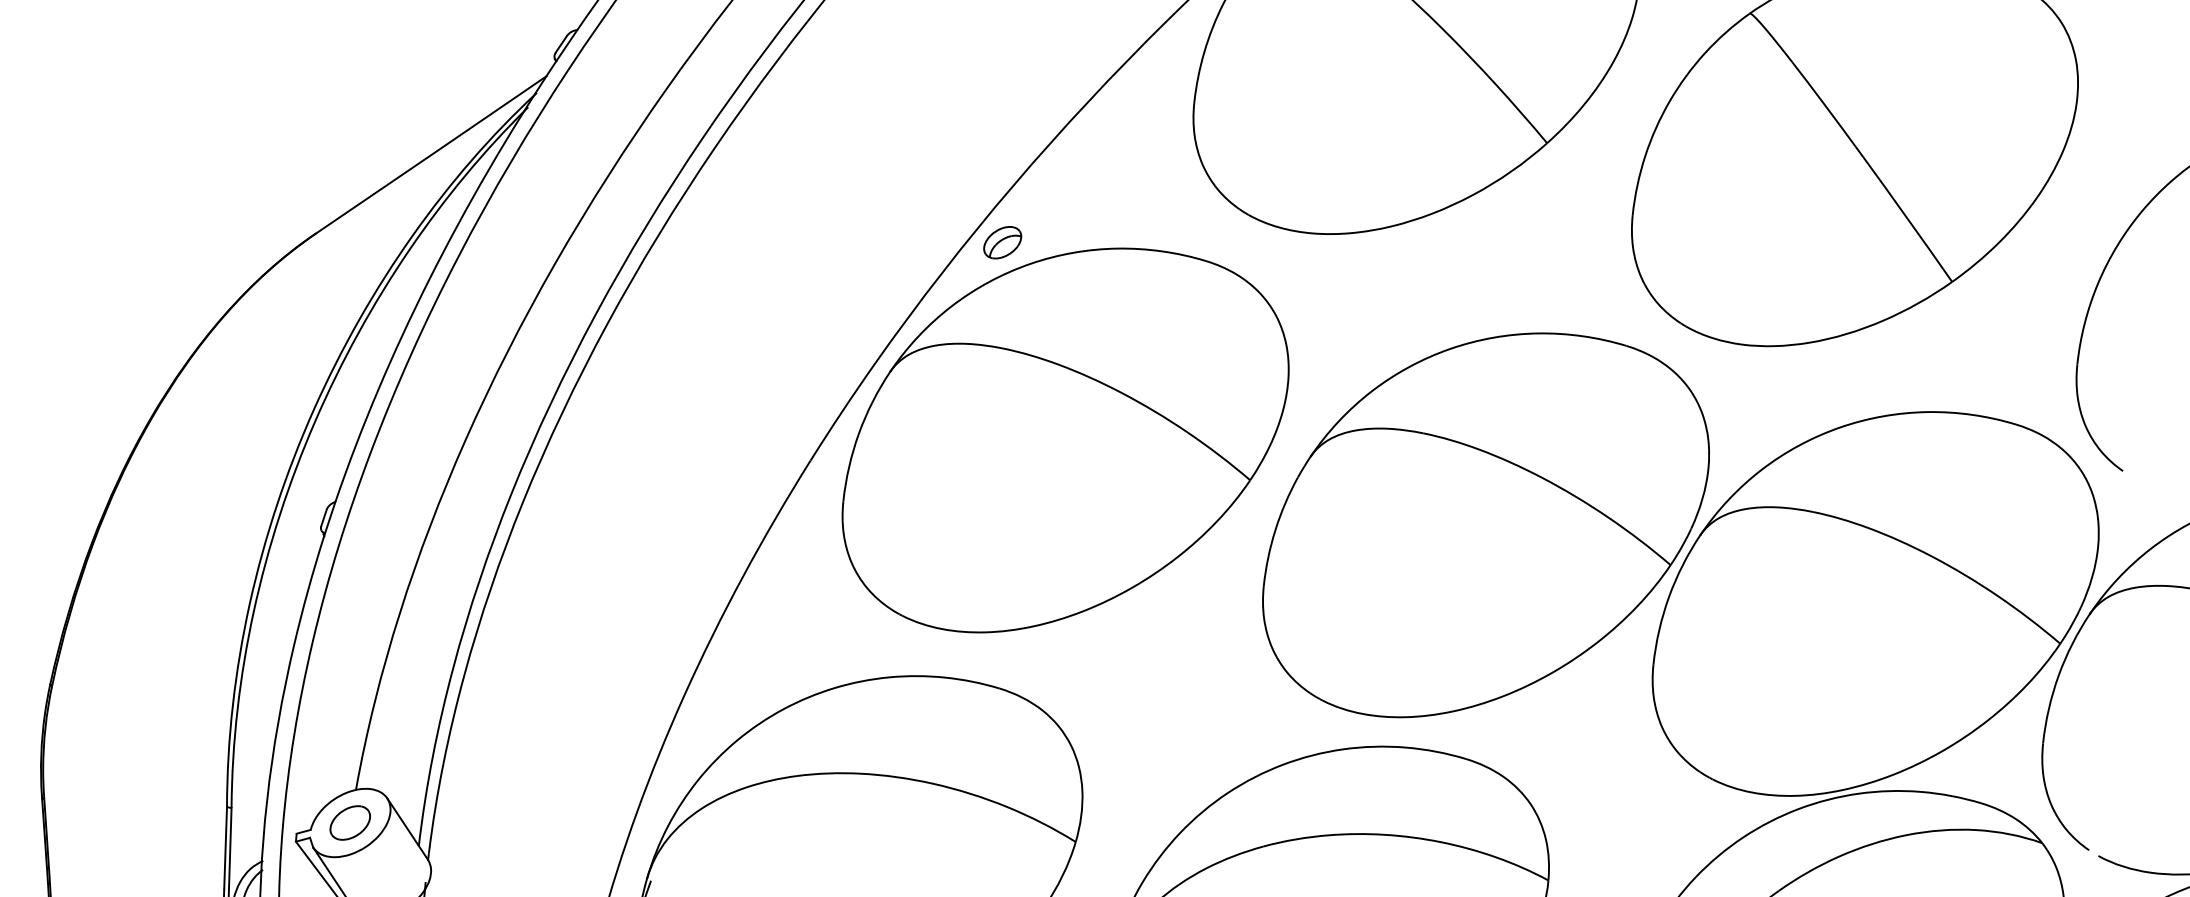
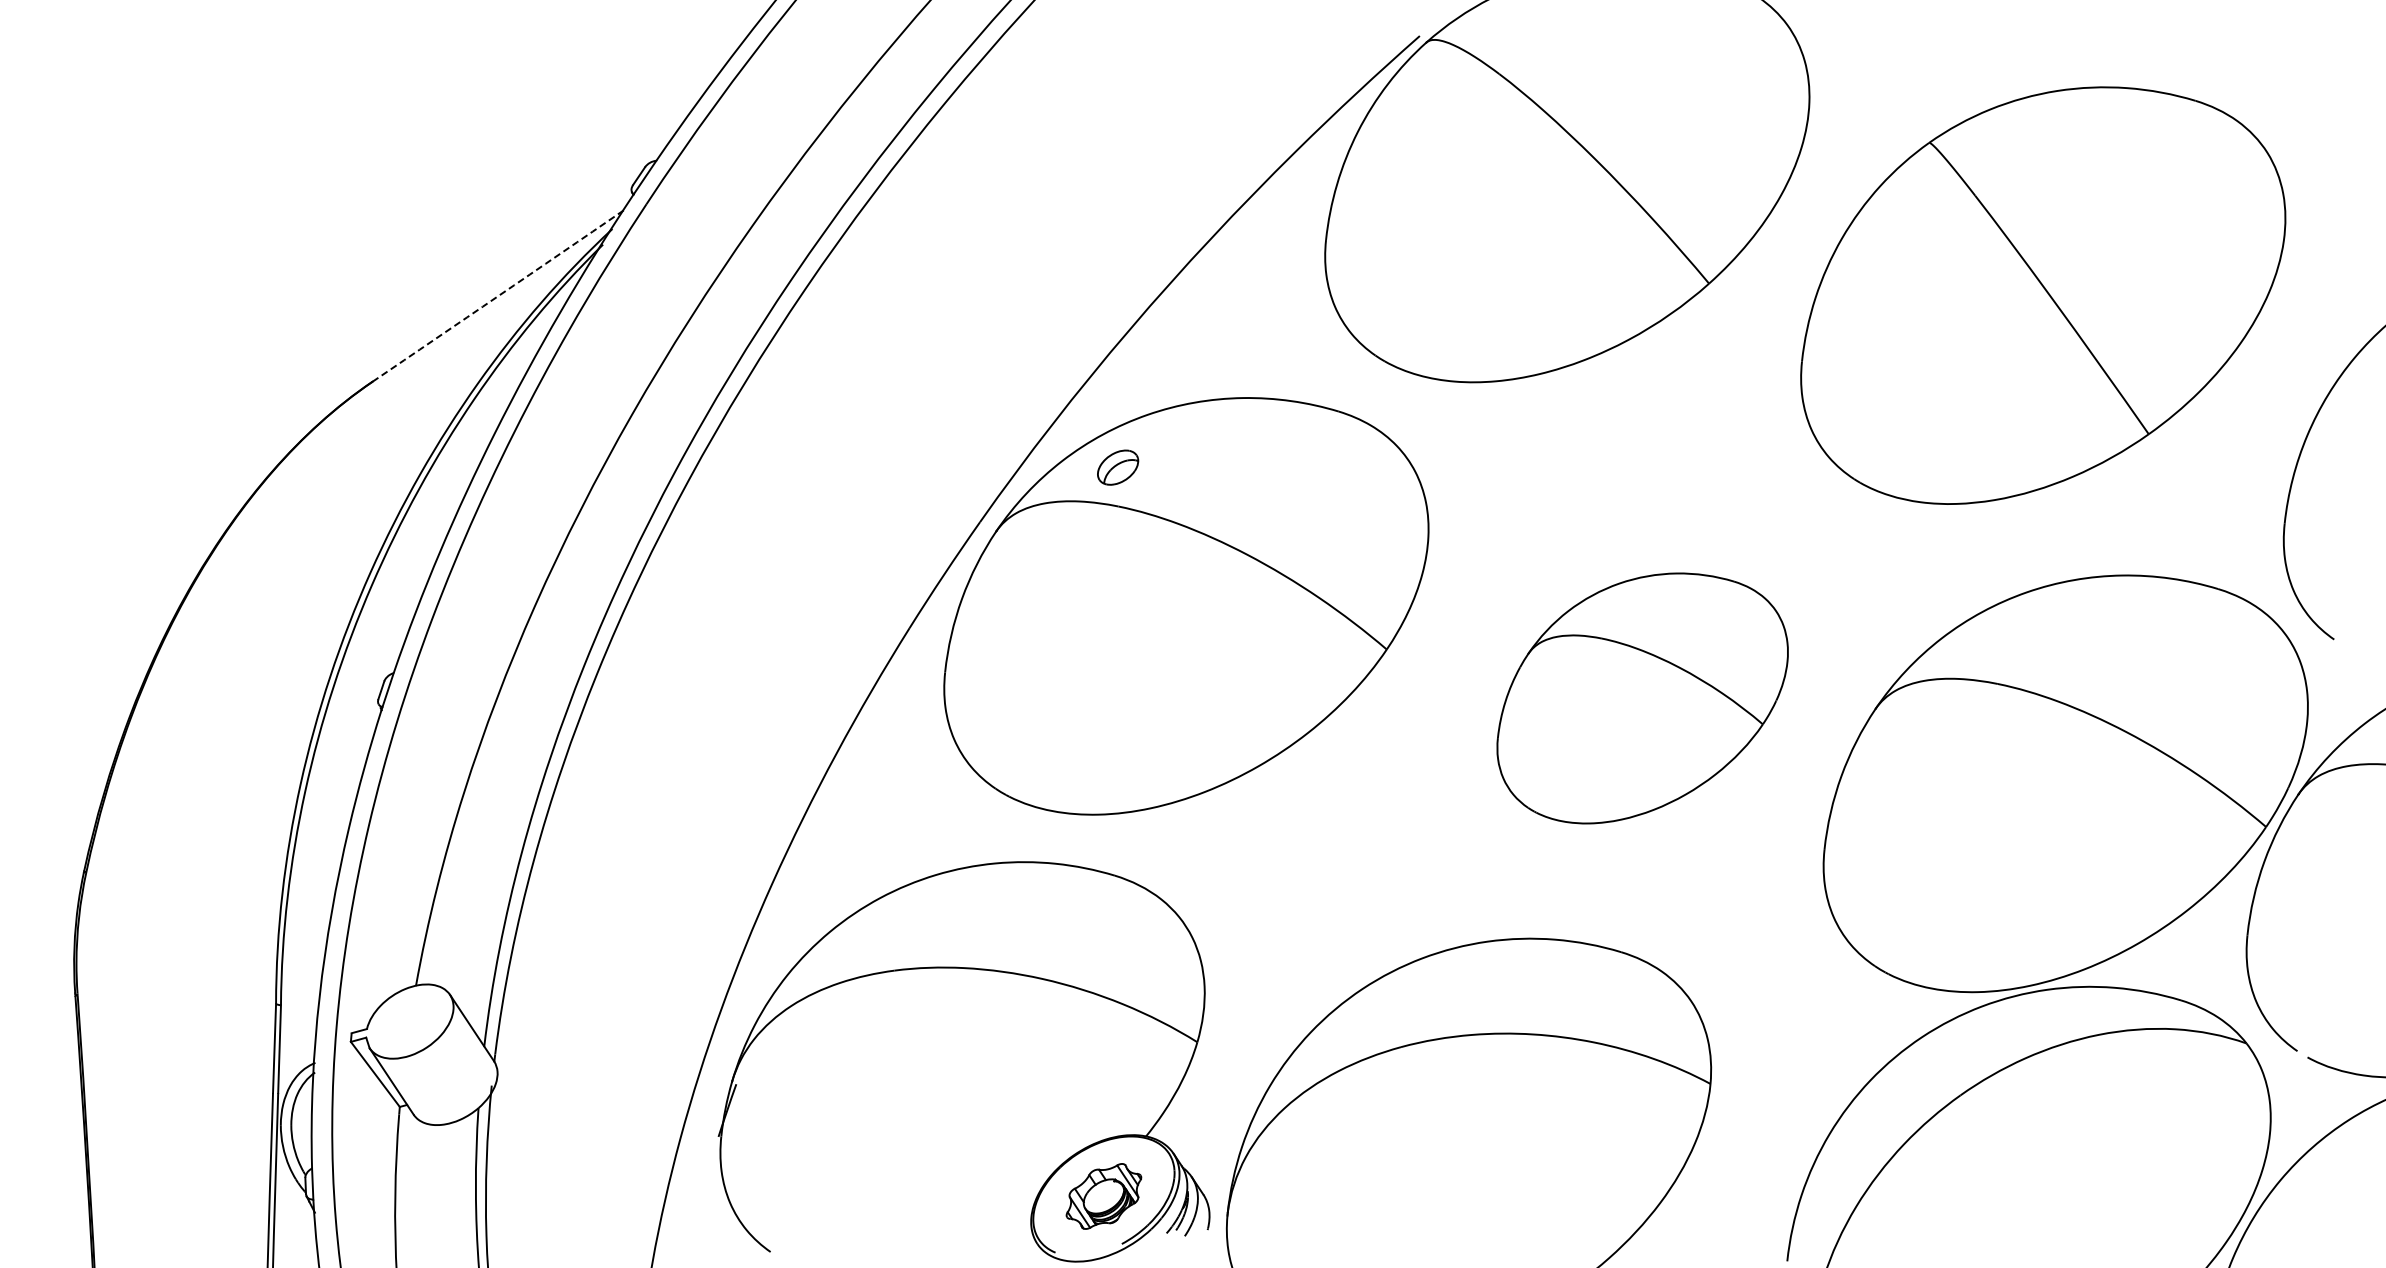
arc: (431, 155) -> (498, 296), solid -> dashed
part: (1003, 242) -> (1118, 467), moved
part: (1485, 525) -> (1642, 698), size x0.6
part: (349, 822) -> (409, 1021), removed

